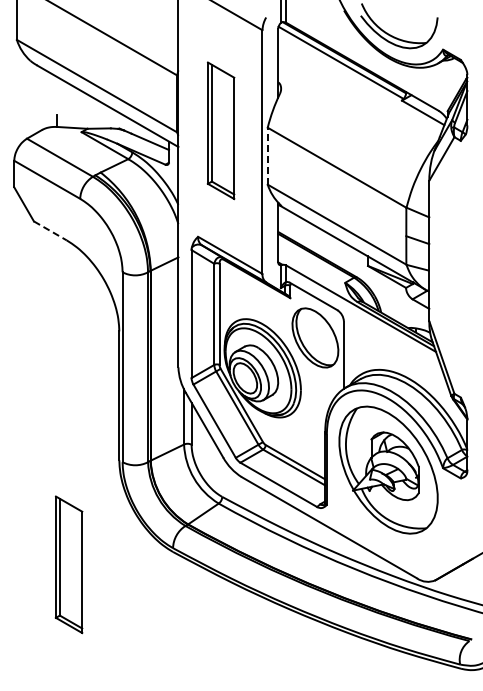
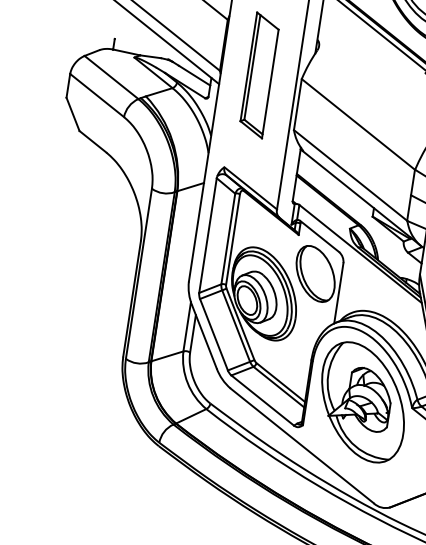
line: (267, 155) -> (297, 103), dashed -> solid
line: (50, 230) -> (93, 141), dashed -> solid
part: (68, 564) -> (63, 443), removed

